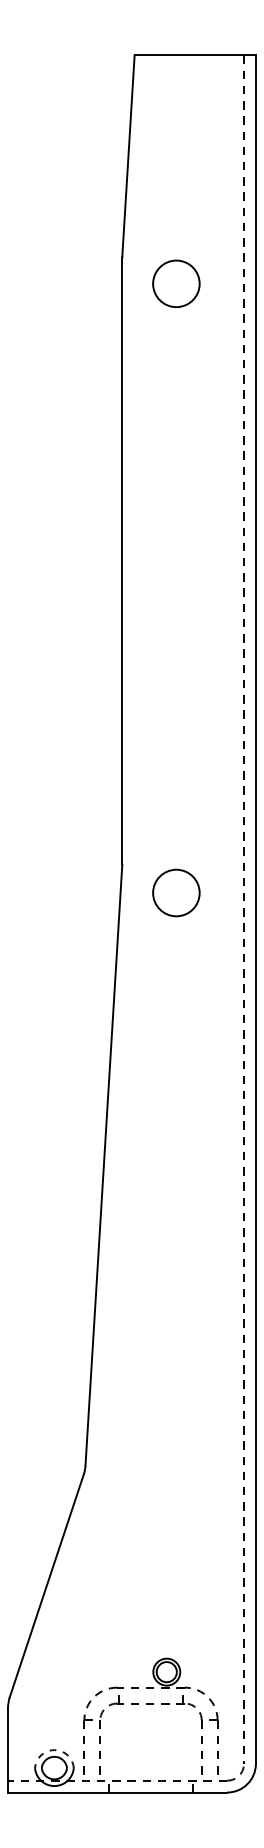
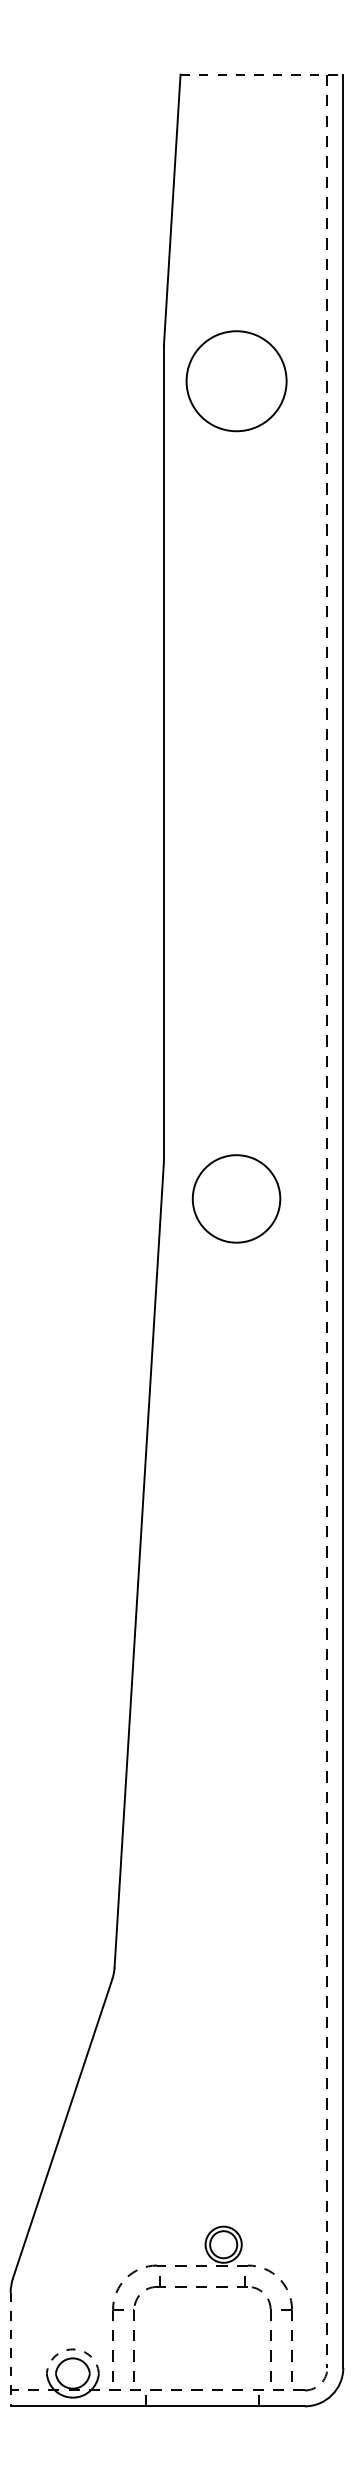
line: (195, 55) -> (262, 74), solid -> dashed
circle: (176, 283) -> (236, 380), size x1.6
circle: (176, 892) -> (236, 1198), size x1.4
line: (8, 1750) -> (11, 2349), solid -> dashed

